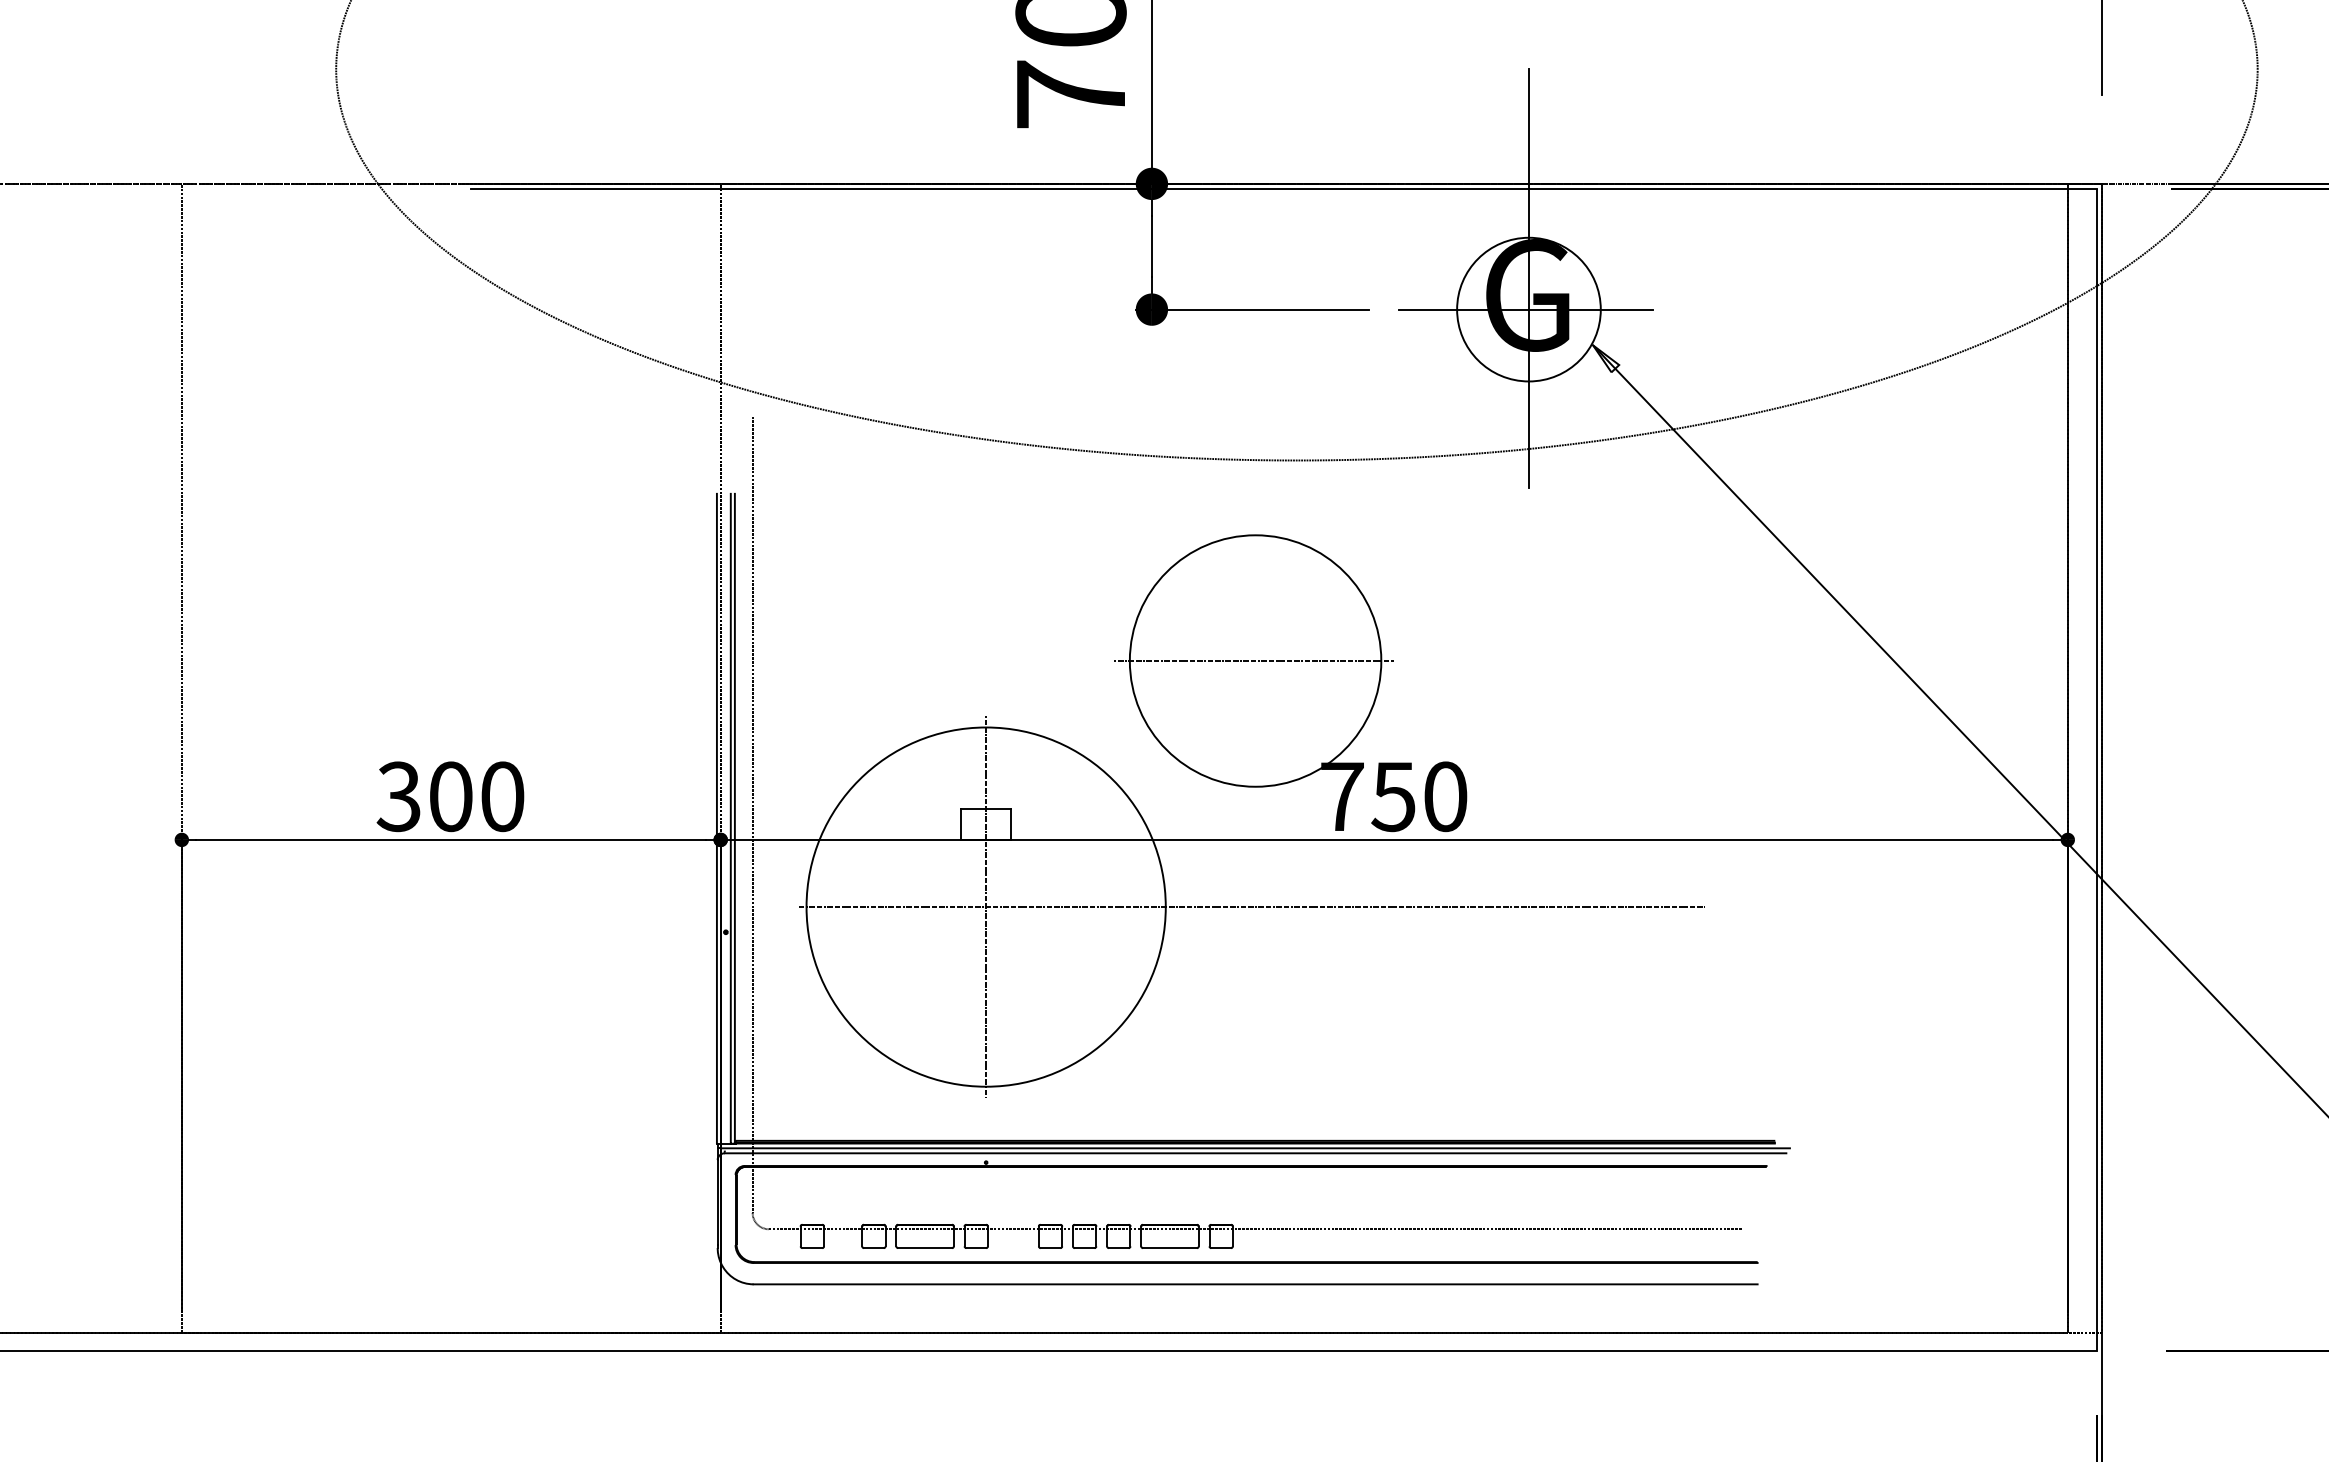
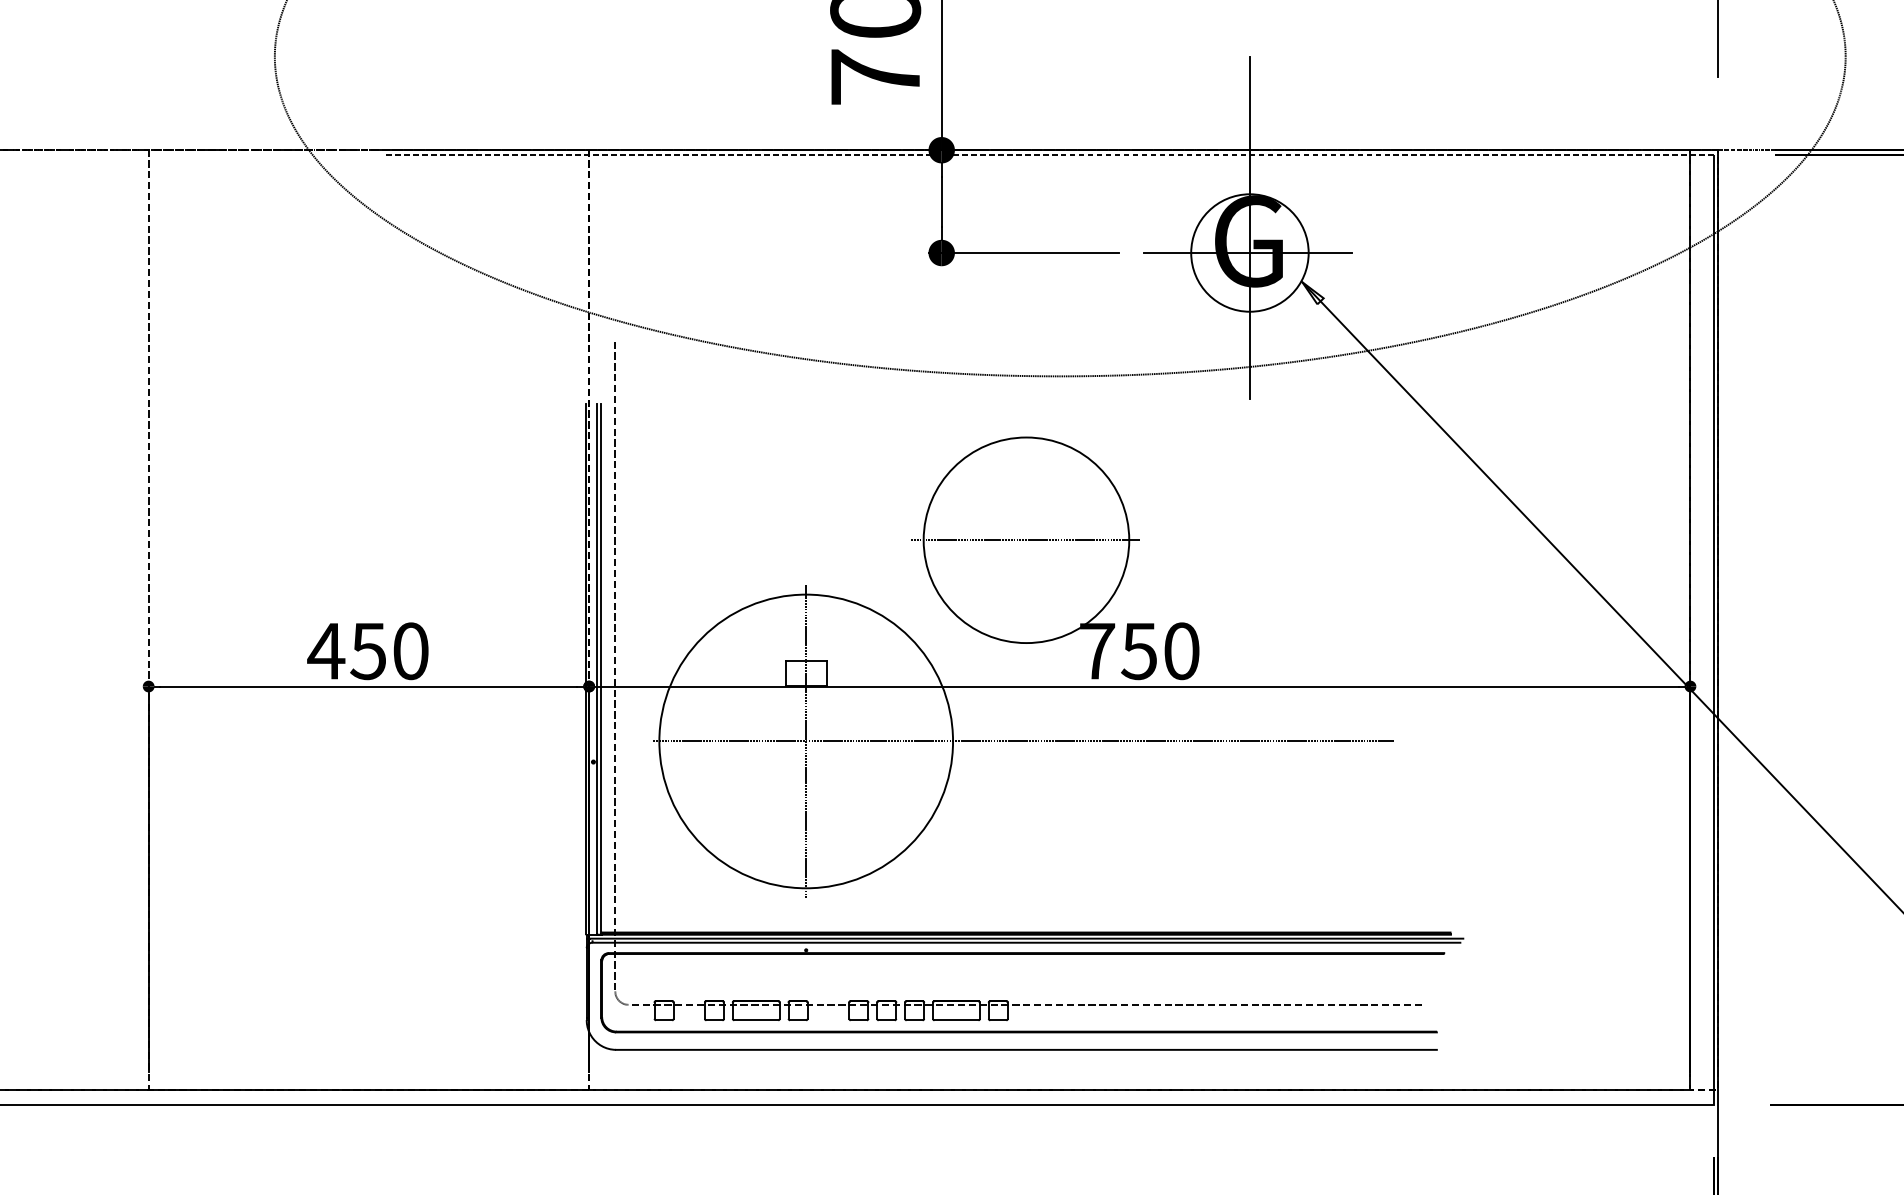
line: (1283, 189) -> (1049, 154), solid -> dashed
text: (423, 796) -> (346, 651), 300 -> 450

